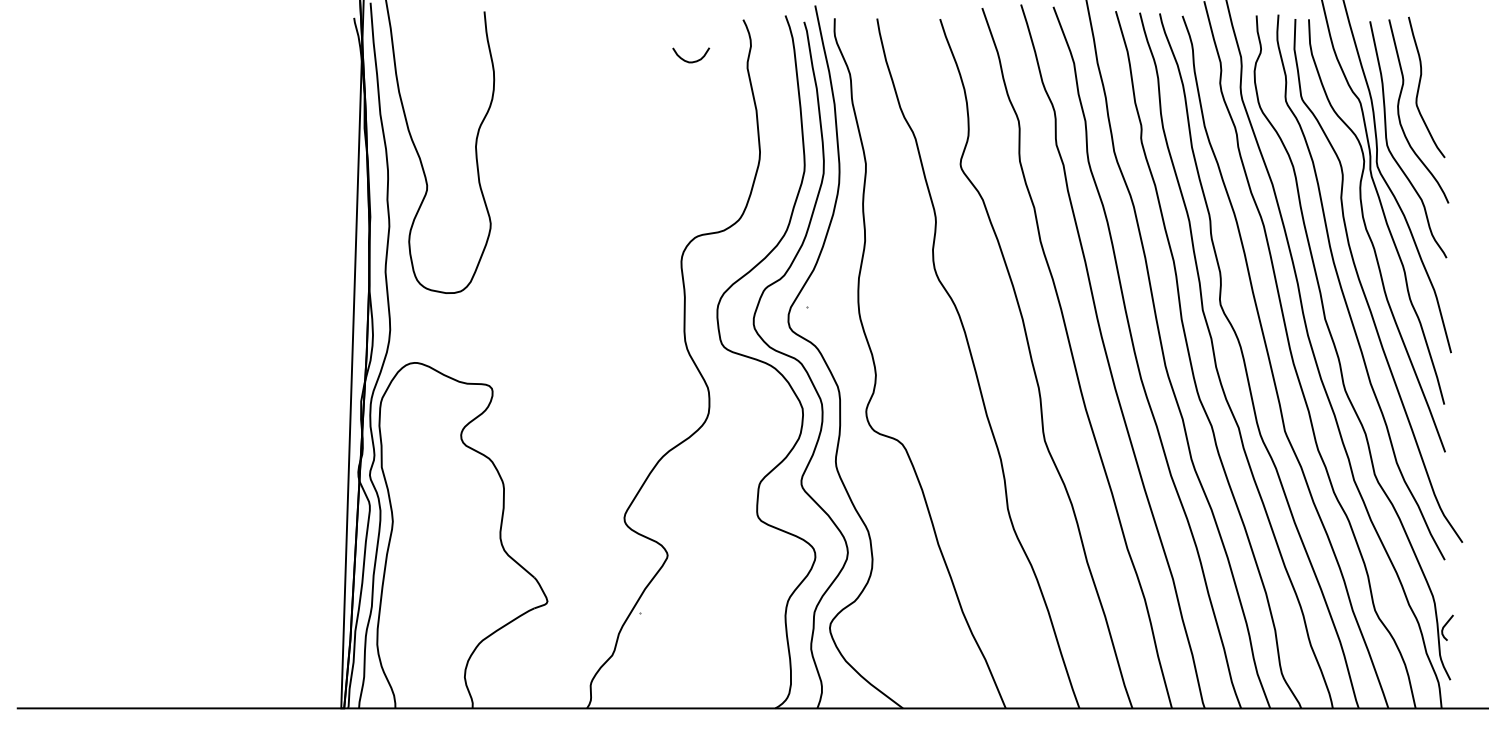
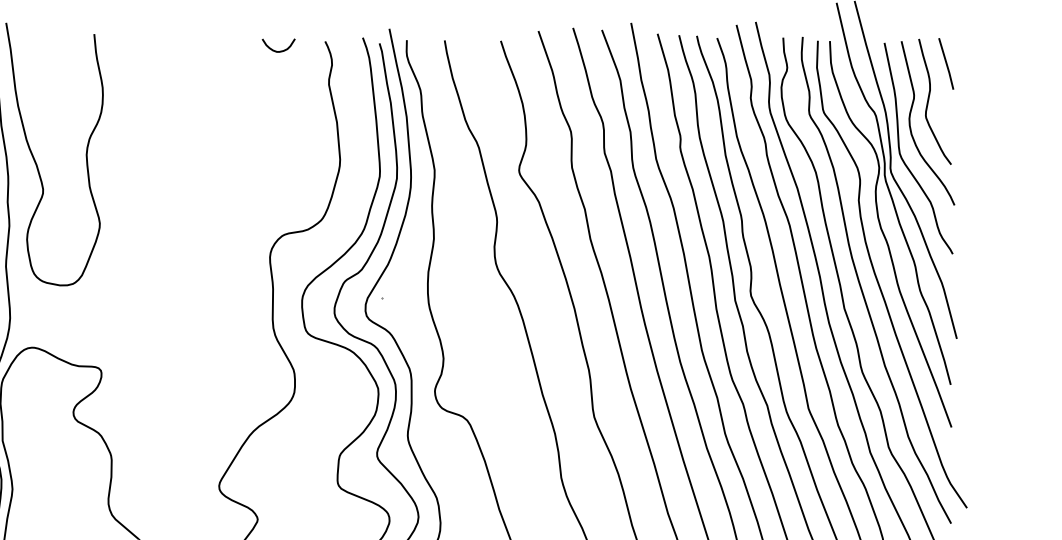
line: (1439, 44) -> (946, 63), added
curve: (691, 61) -> (279, 51), moved

